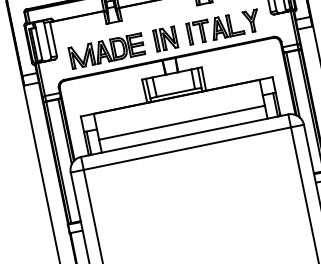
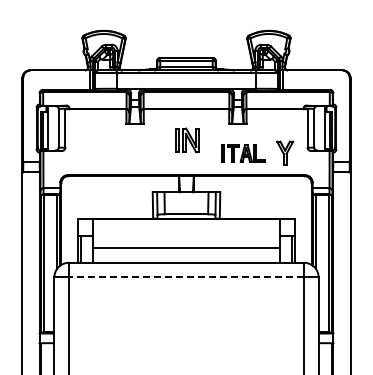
part: (215, 28) -> (243, 153), size x0.7
part: (165, 39) -> (187, 140), moved
part: (106, 51) -> (120, 153), removed
line: (187, 148) -> (186, 277), solid -> dashed

